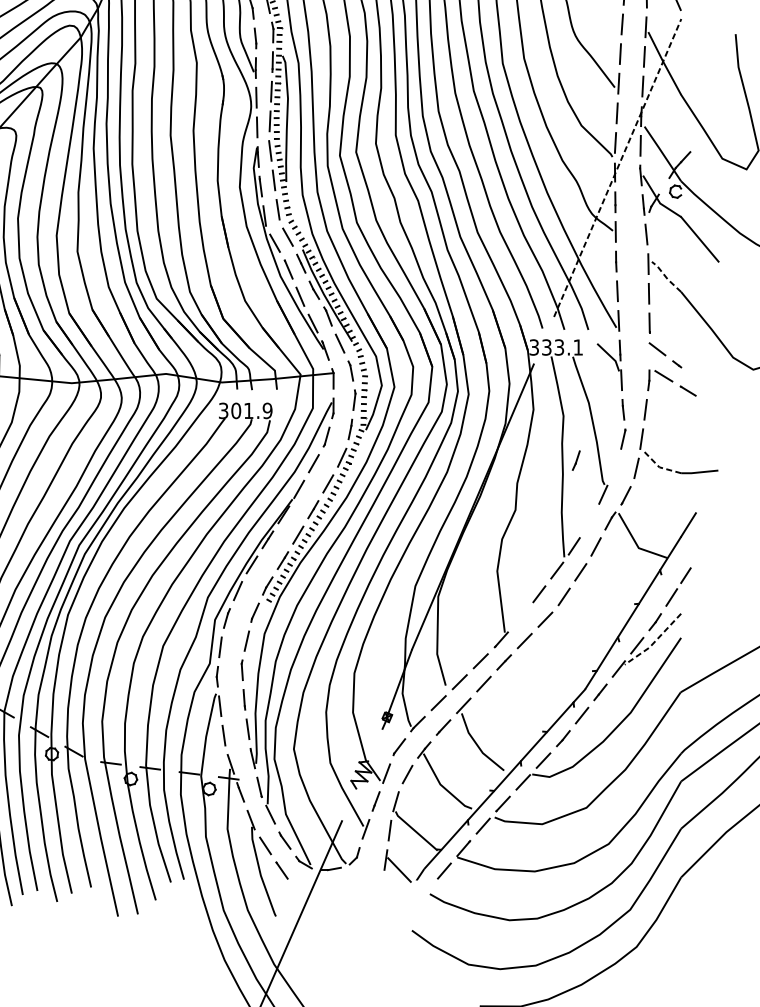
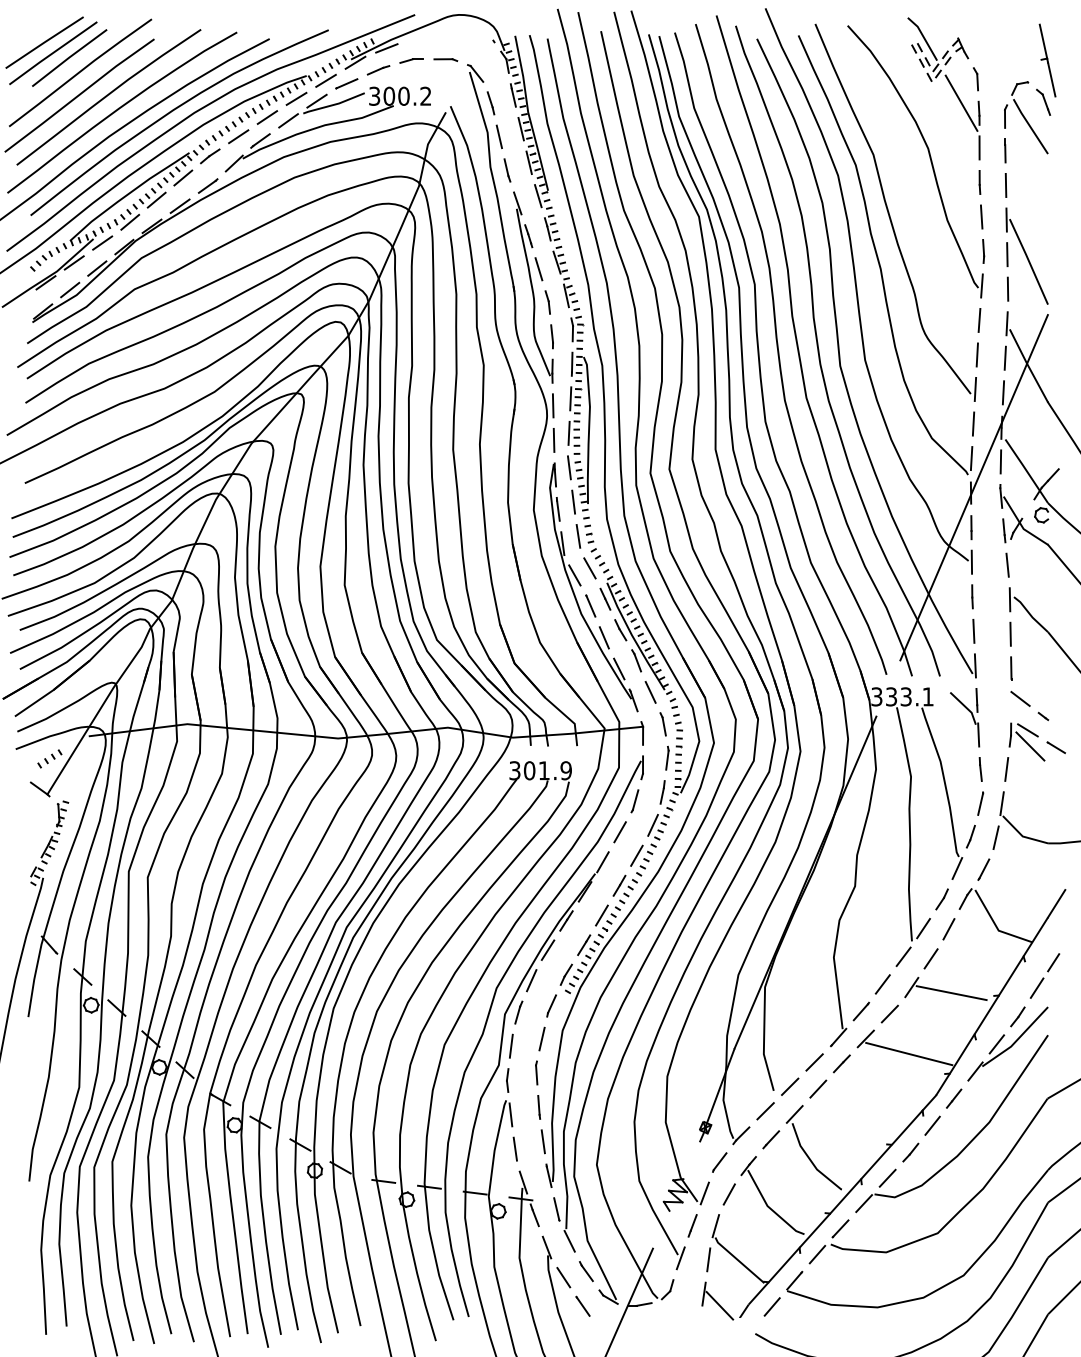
line: (618, 167) -> (974, 487), dashed -> solid
line: (666, 276) -> (1030, 614), dashed -> solid
line: (666, 390) -> (1030, 746), added
line: (575, 460) -> (970, 836), moved
line: (659, 466) -> (1022, 835), dashed -> solid
line: (589, 521) -> (941, 899), added
line: (598, 602) -> (951, 993), added
line: (521, 617) -> (861, 1011), added
line: (654, 642) -> (1017, 1040), dashed -> solid
line: (562, 653) -> (909, 1053), added

